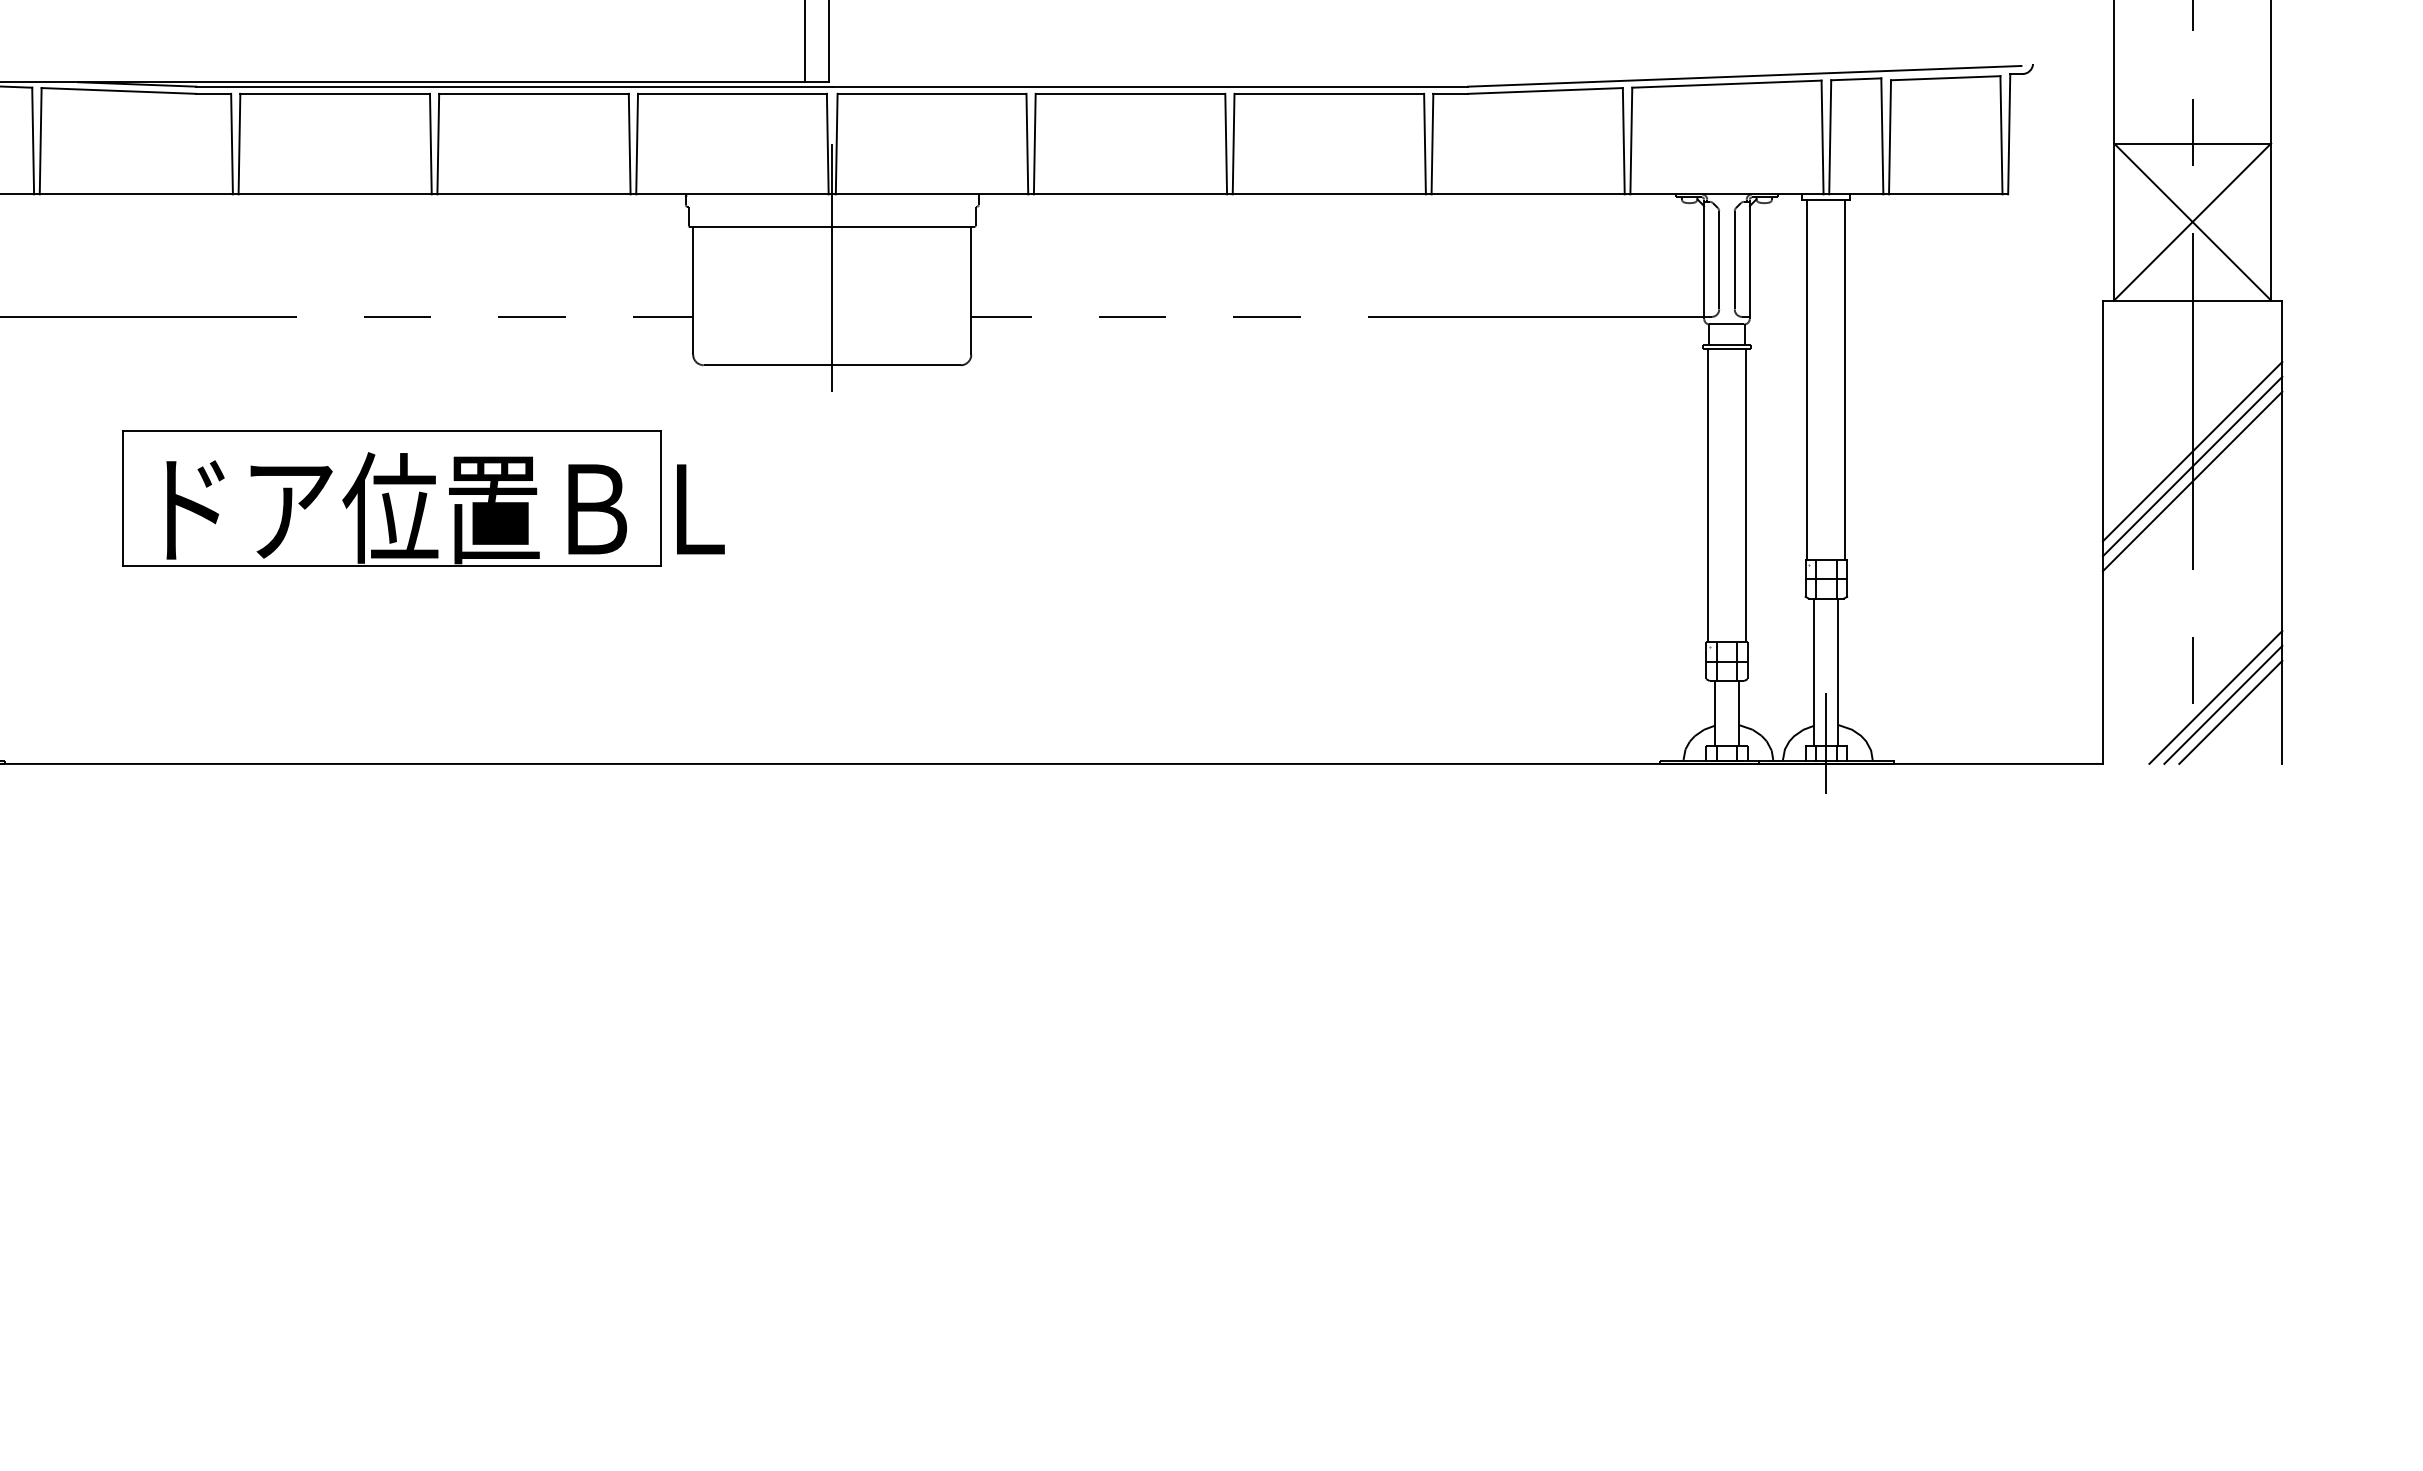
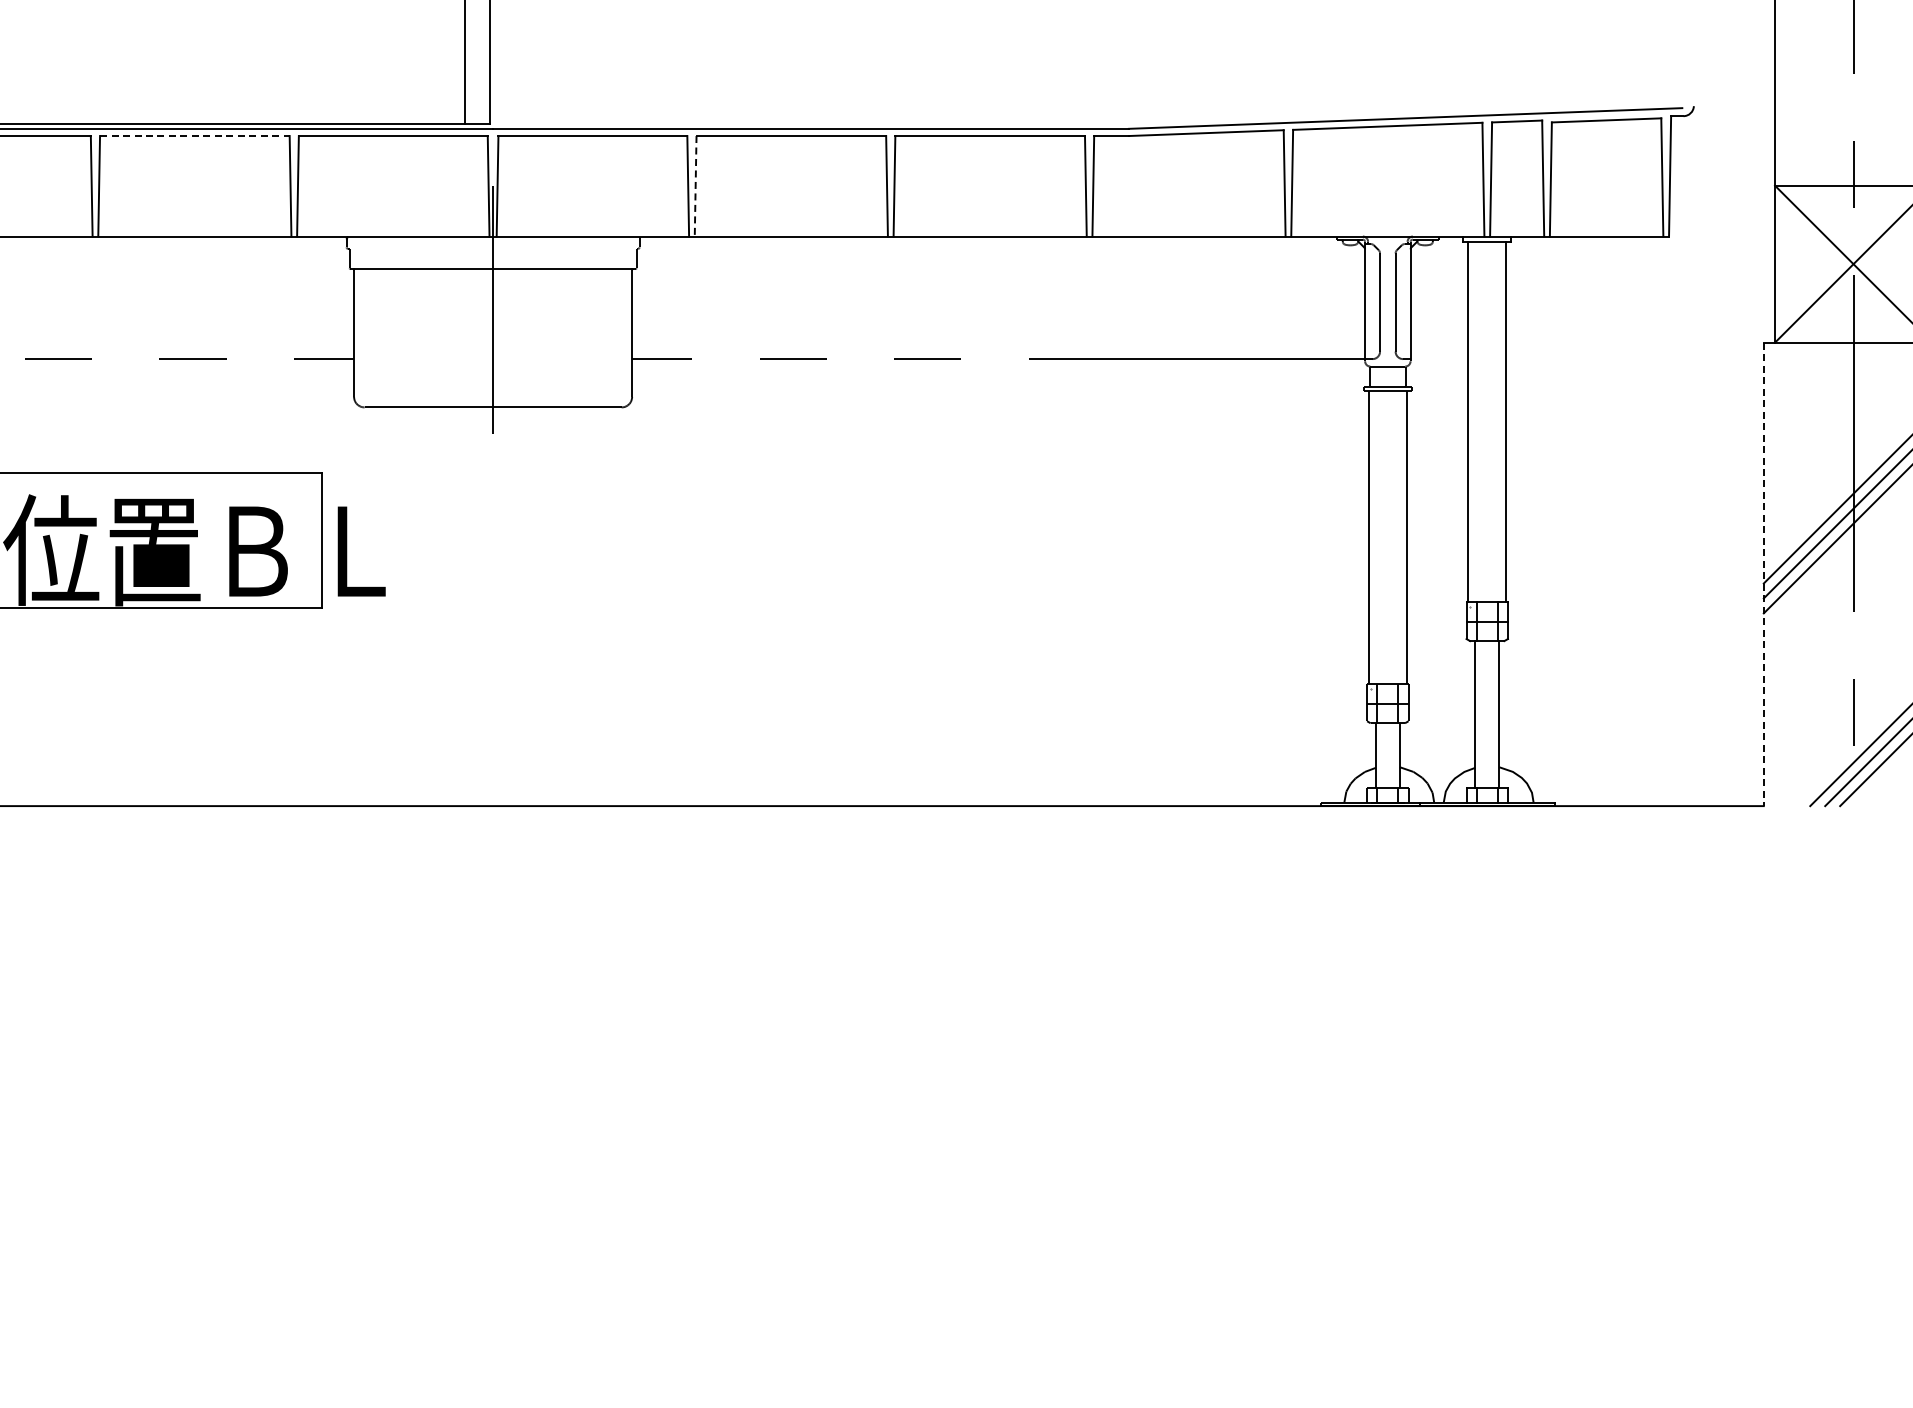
line: (534, 93) -> (195, 135), solid -> dashed
line: (1034, 144) -> (695, 186), solid -> dashed
line: (2102, 532) -> (1763, 574), solid -> dashed
line: (1826, 742) -> (1487, 784), removed

